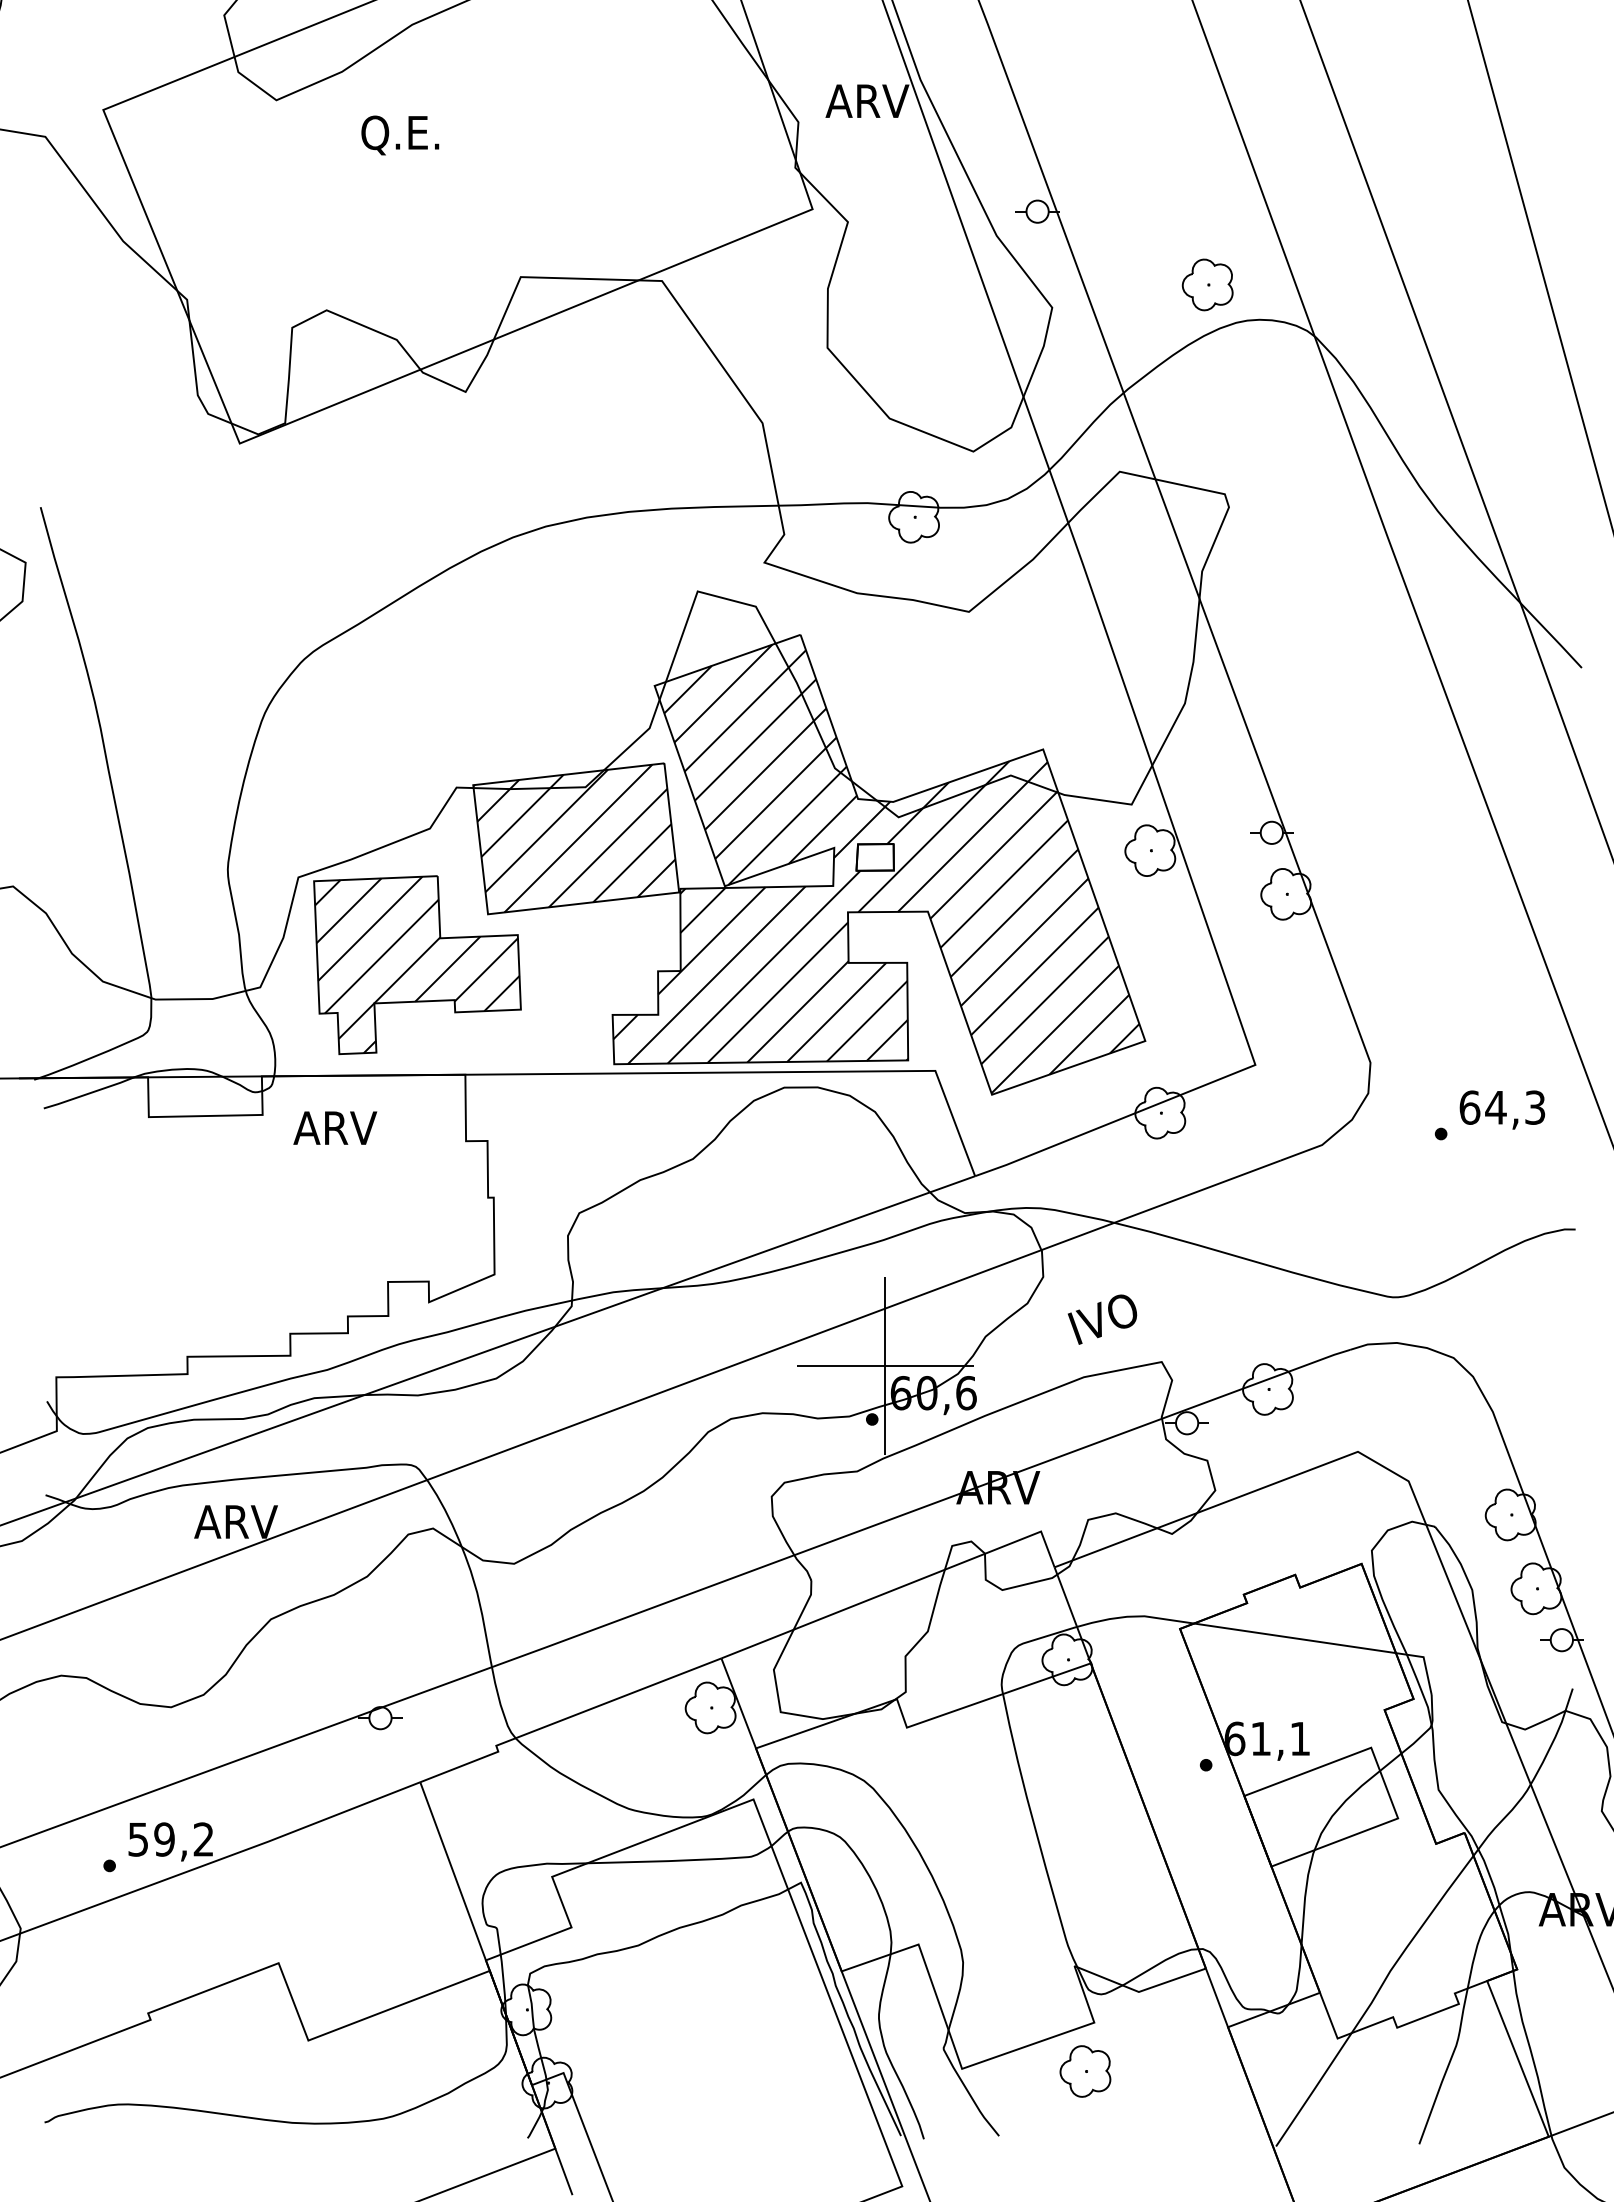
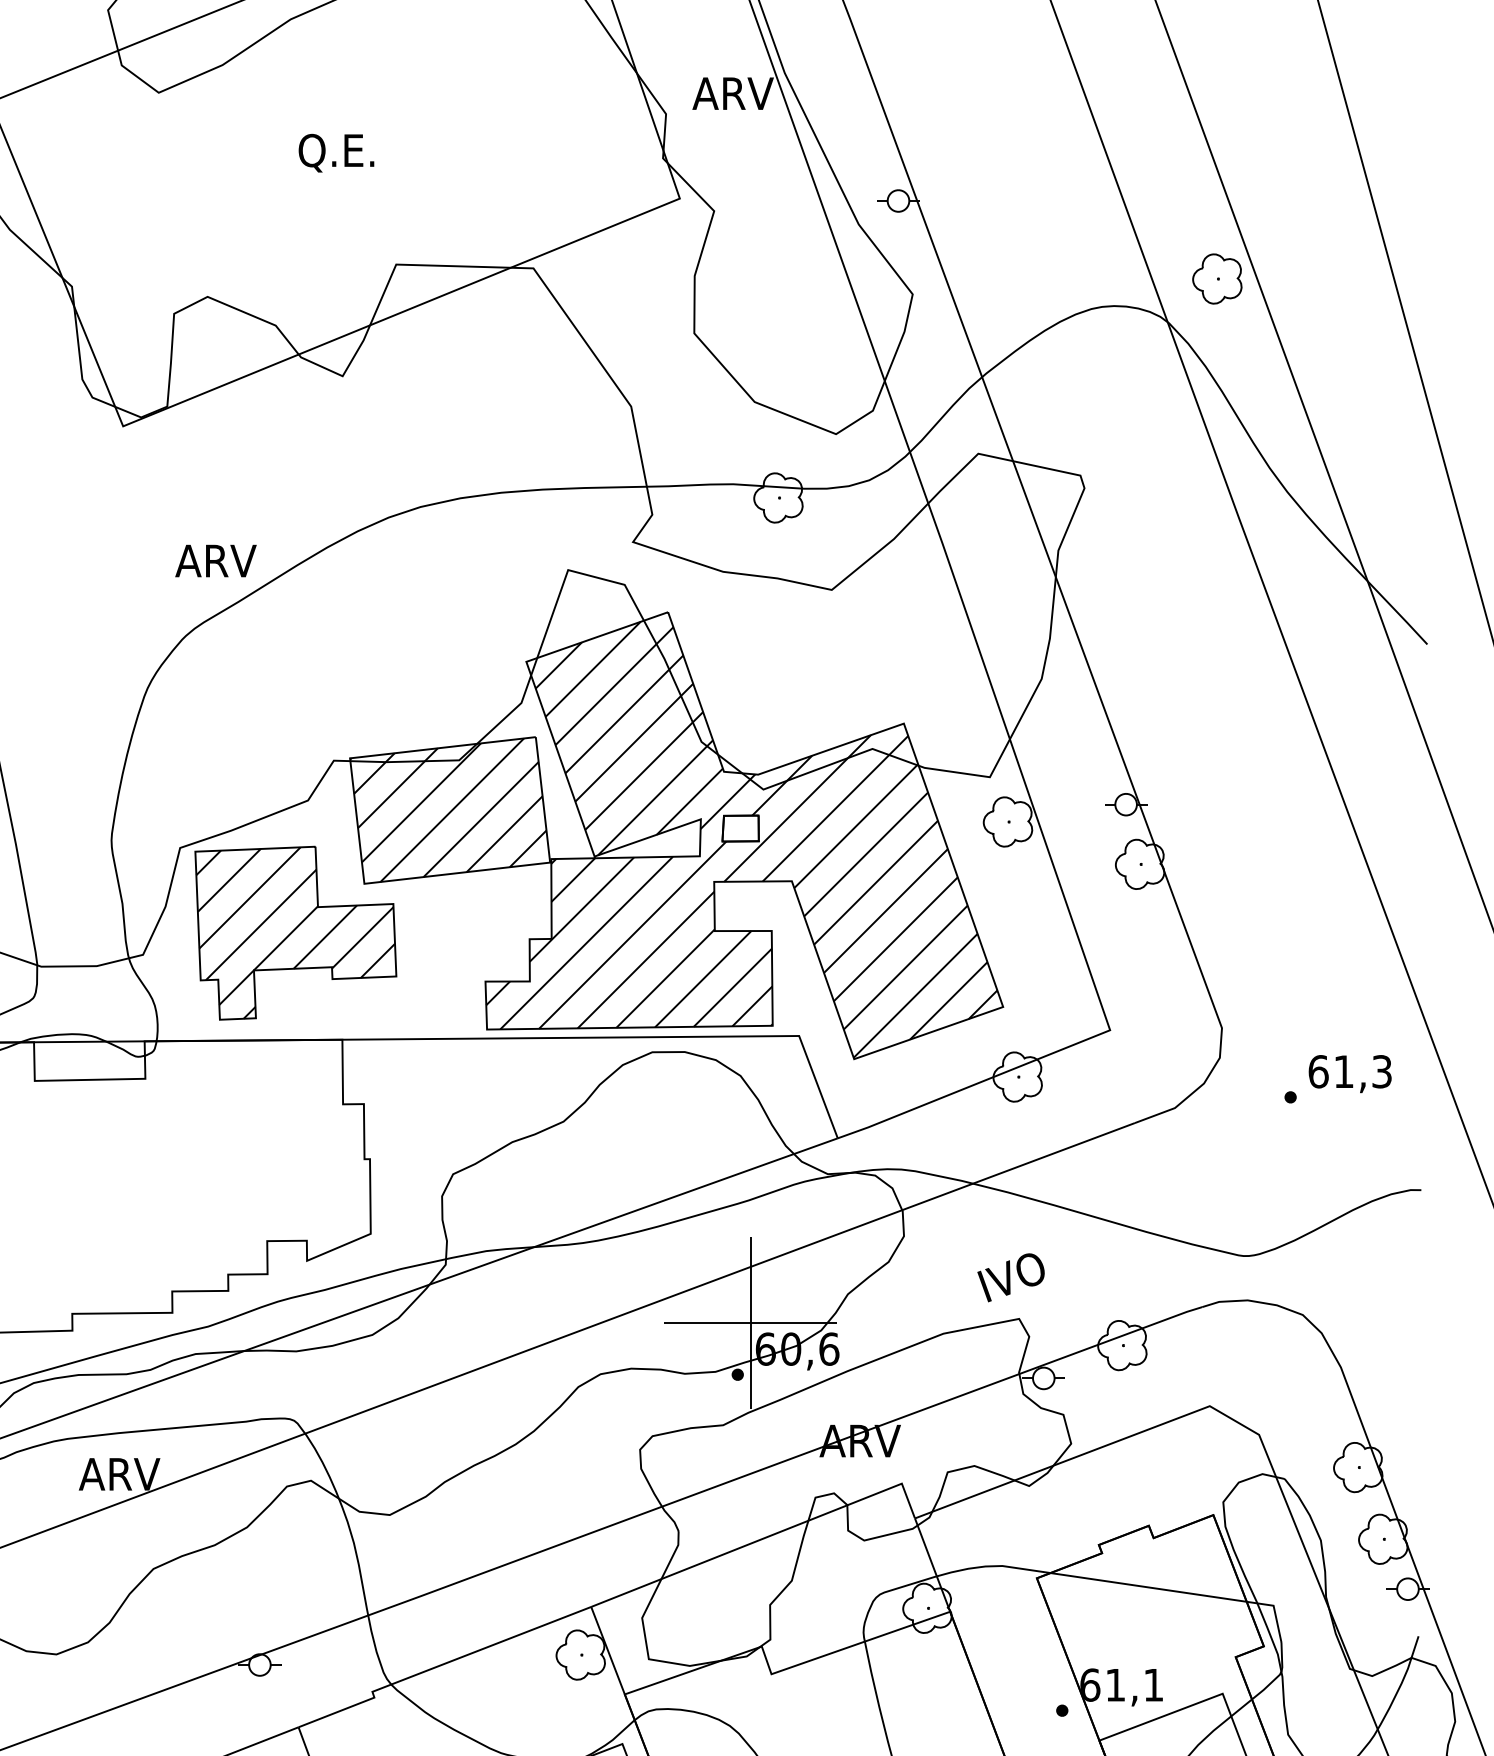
text: (400, 135) -> (336, 153), moved
part: (1207, 284) -> (1217, 278), moved
text: (1495, 1107) -> (1343, 1071), 64,3 -> 61,3
text: (335, 1127) -> (216, 560), moved
text: (1102, 1319) -> (1011, 1277), moved

